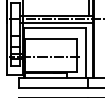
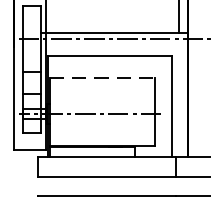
line: (56, 22) -> (113, 45), removed
line: (50, 38) -> (101, 77), solid -> dashed

